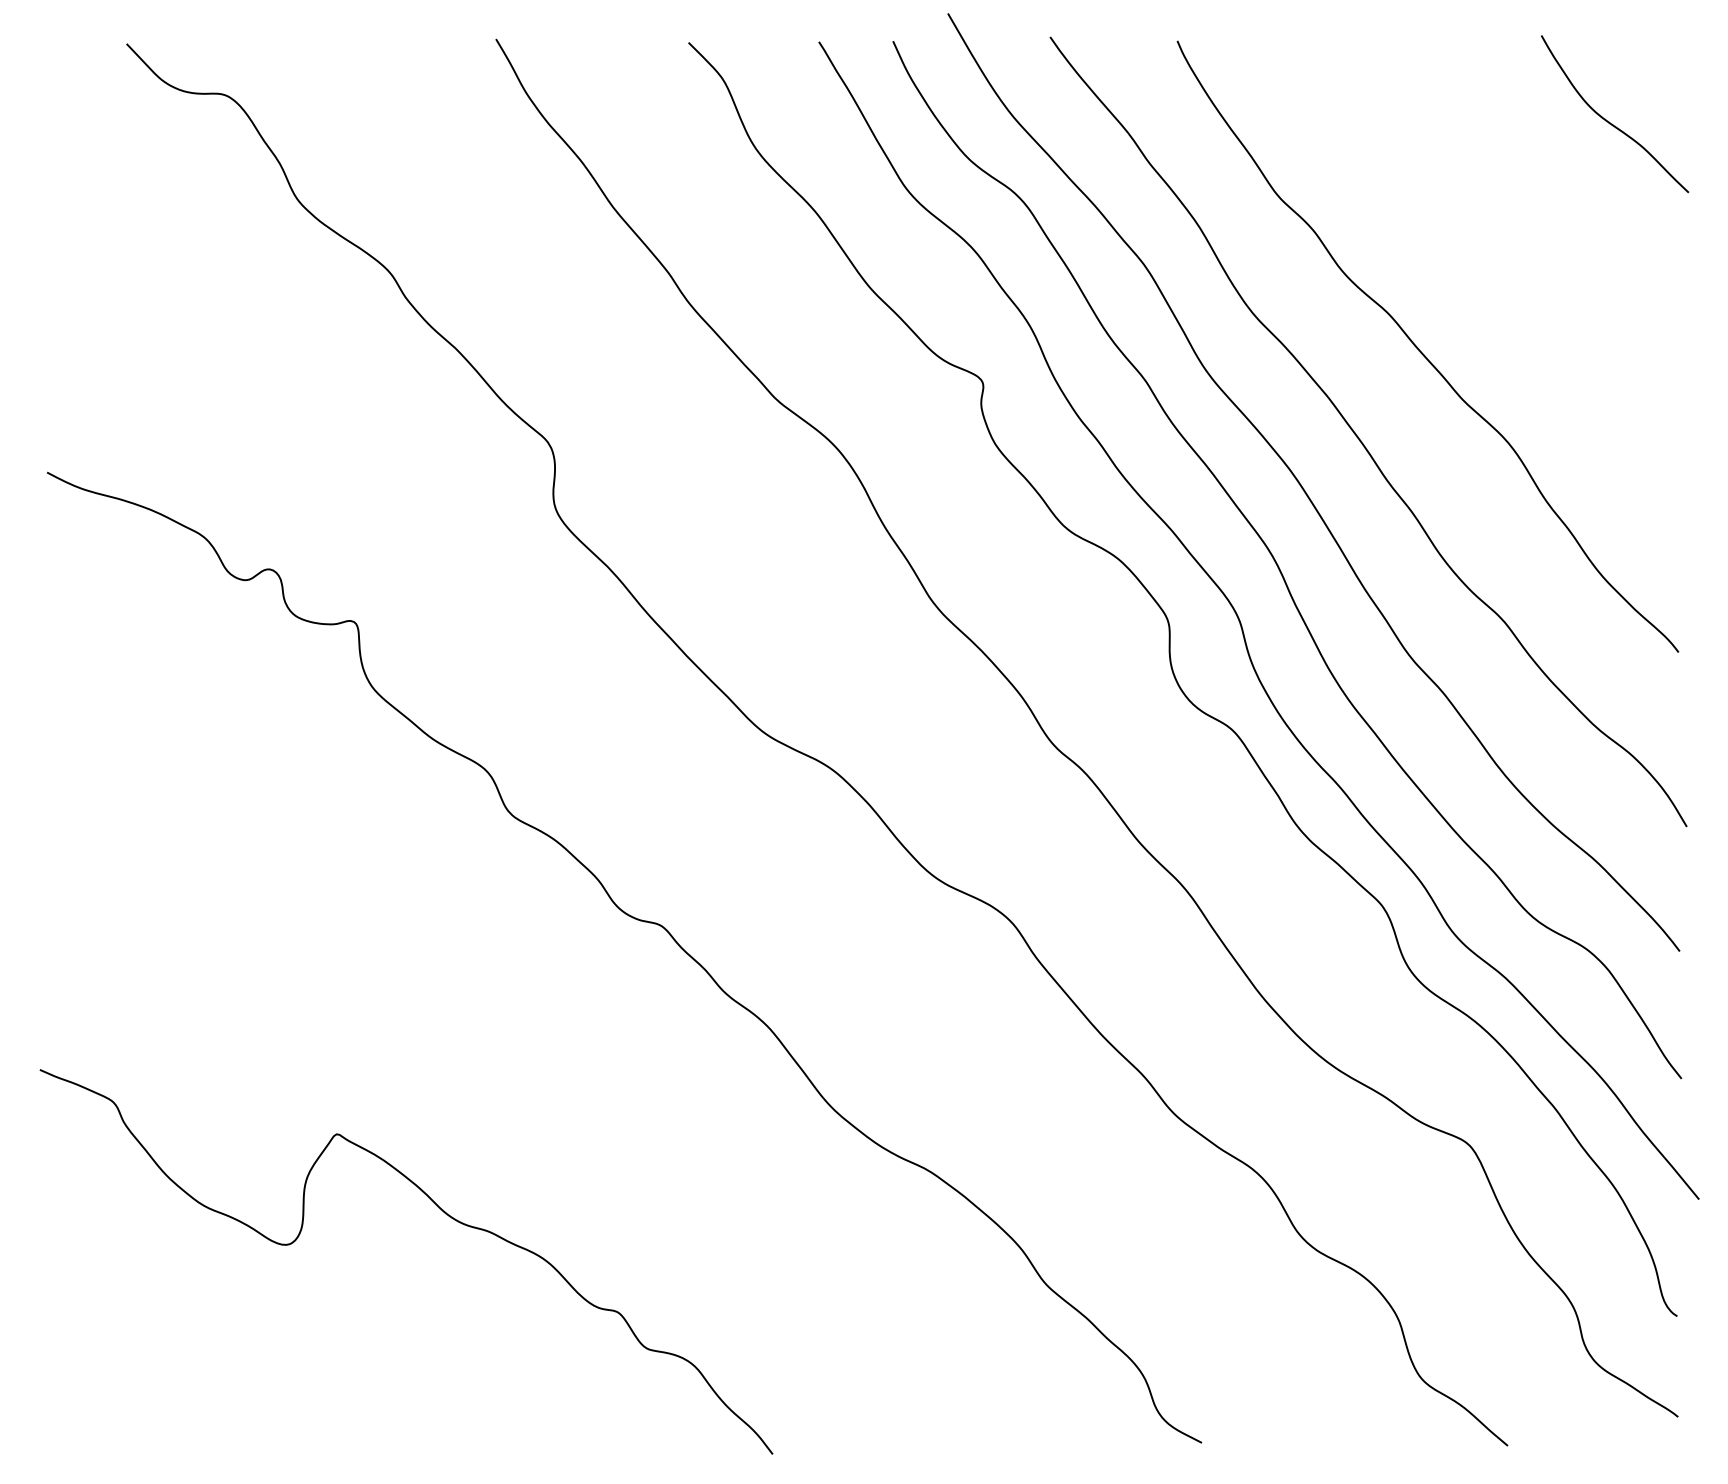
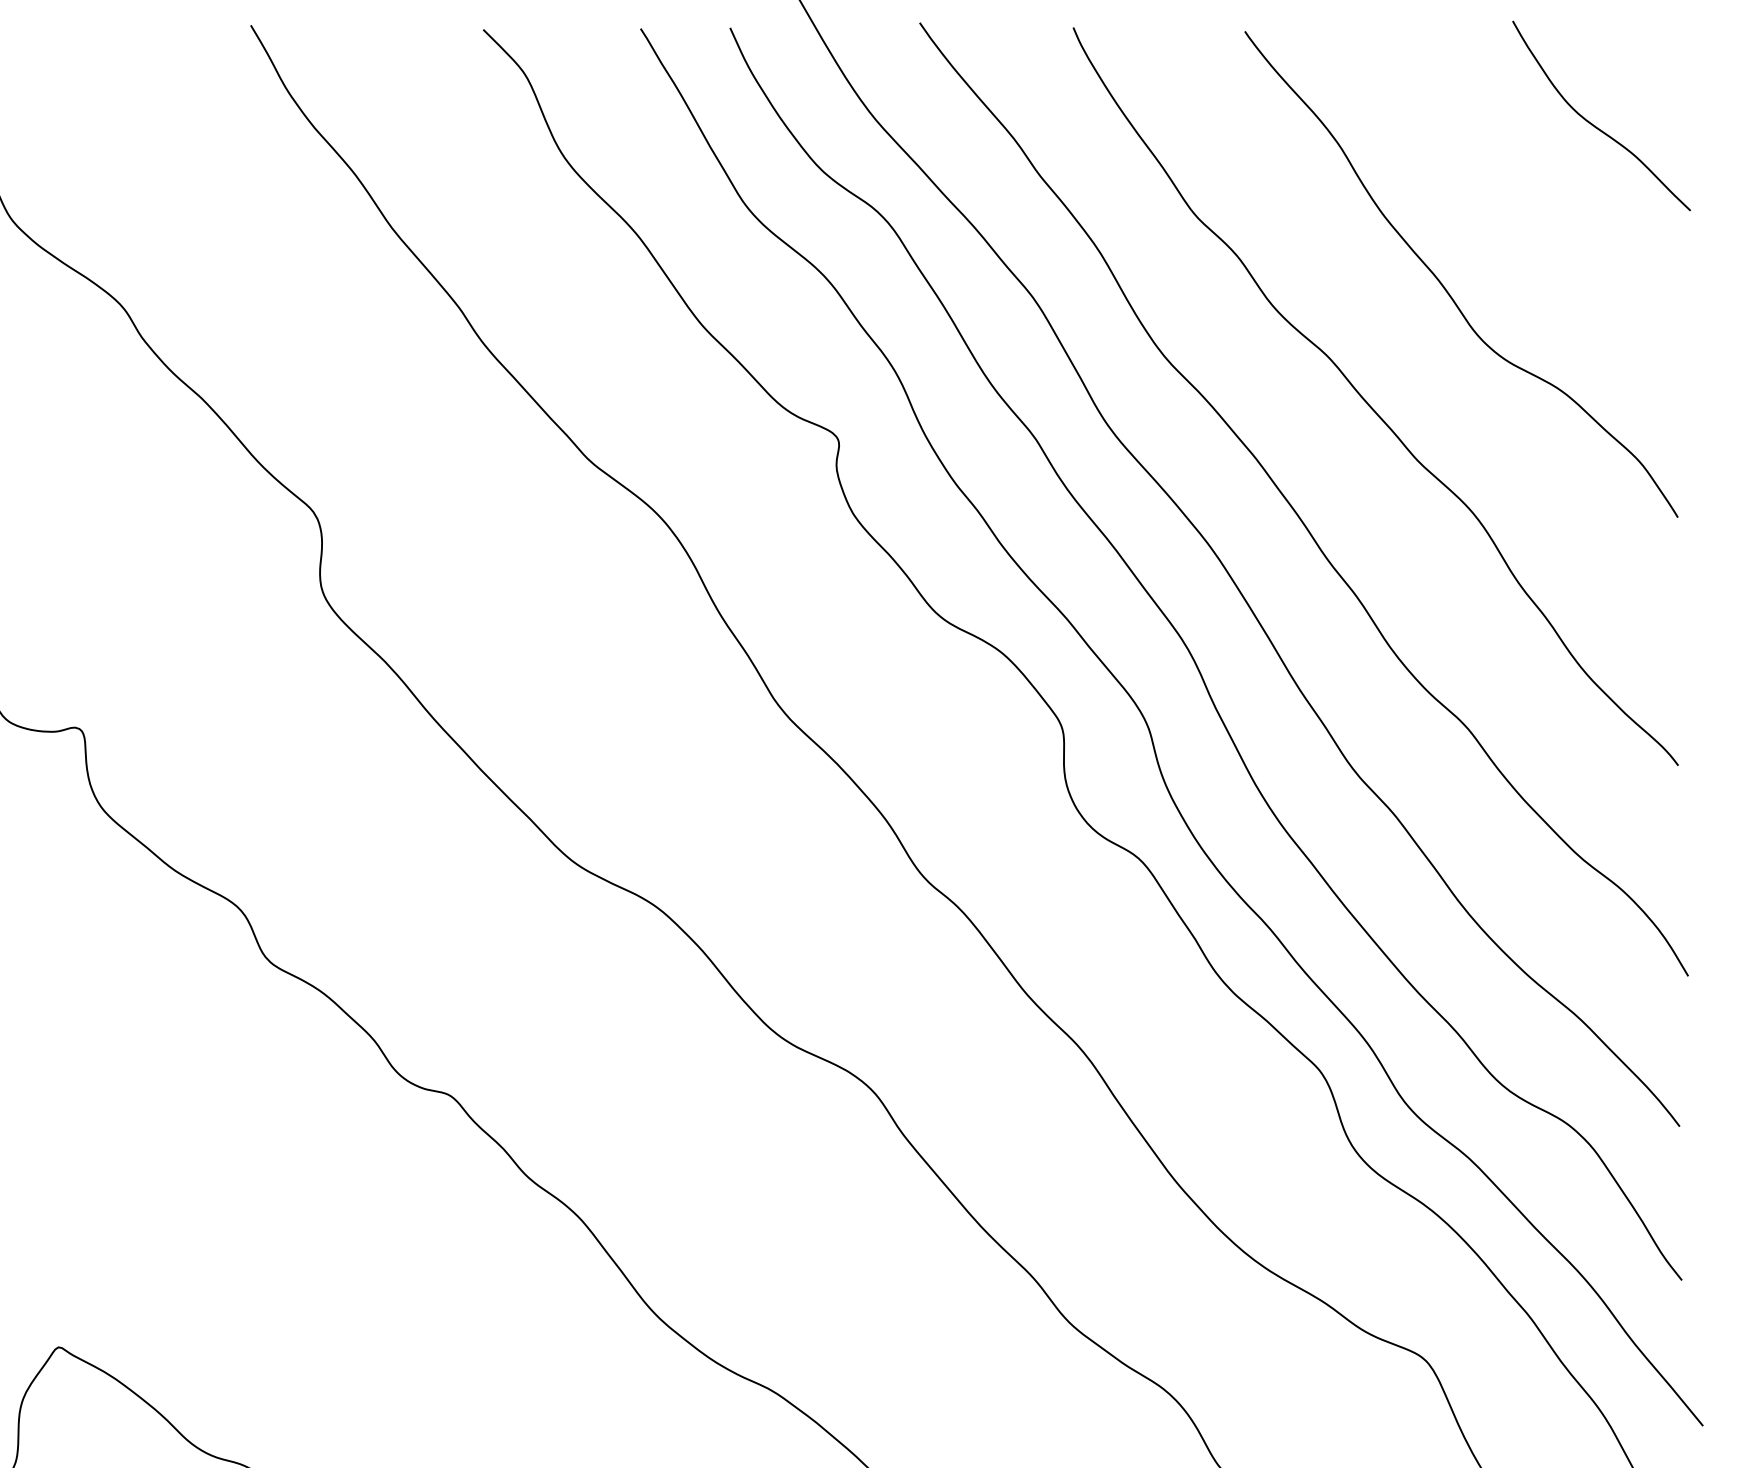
curve: (1485, 255) -> (1445, 286), added

